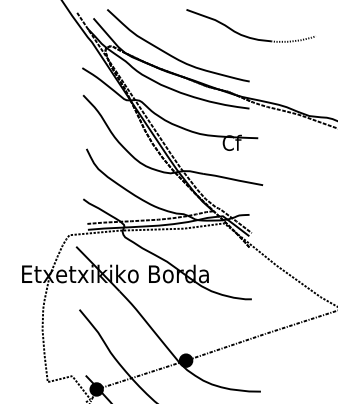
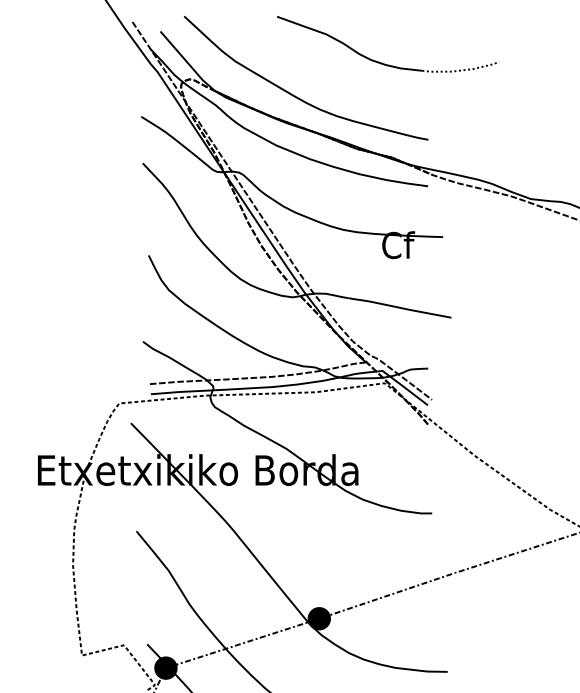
part: (246, 35) -> (380, 60), moved

